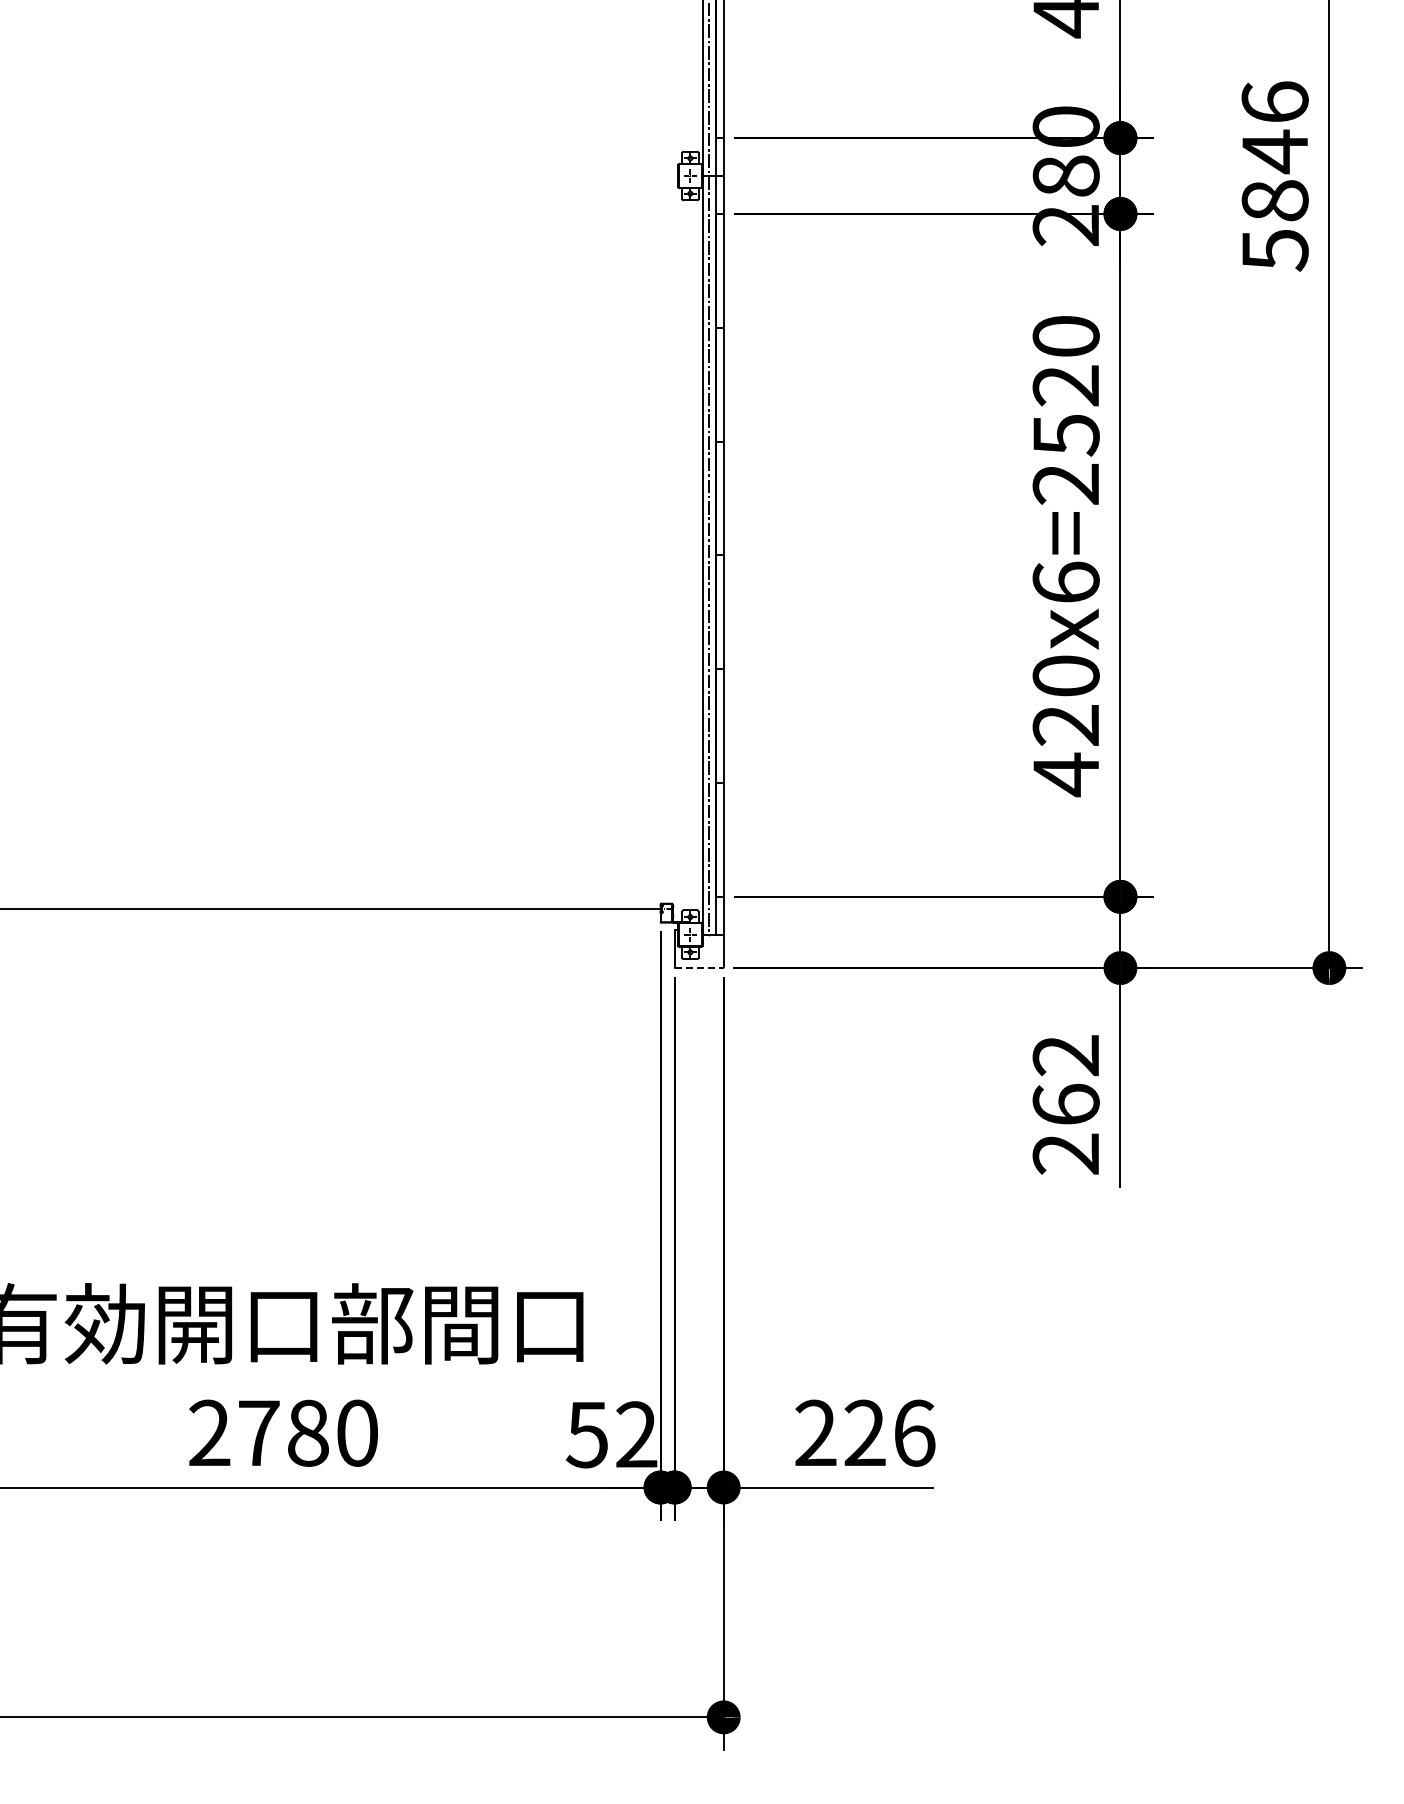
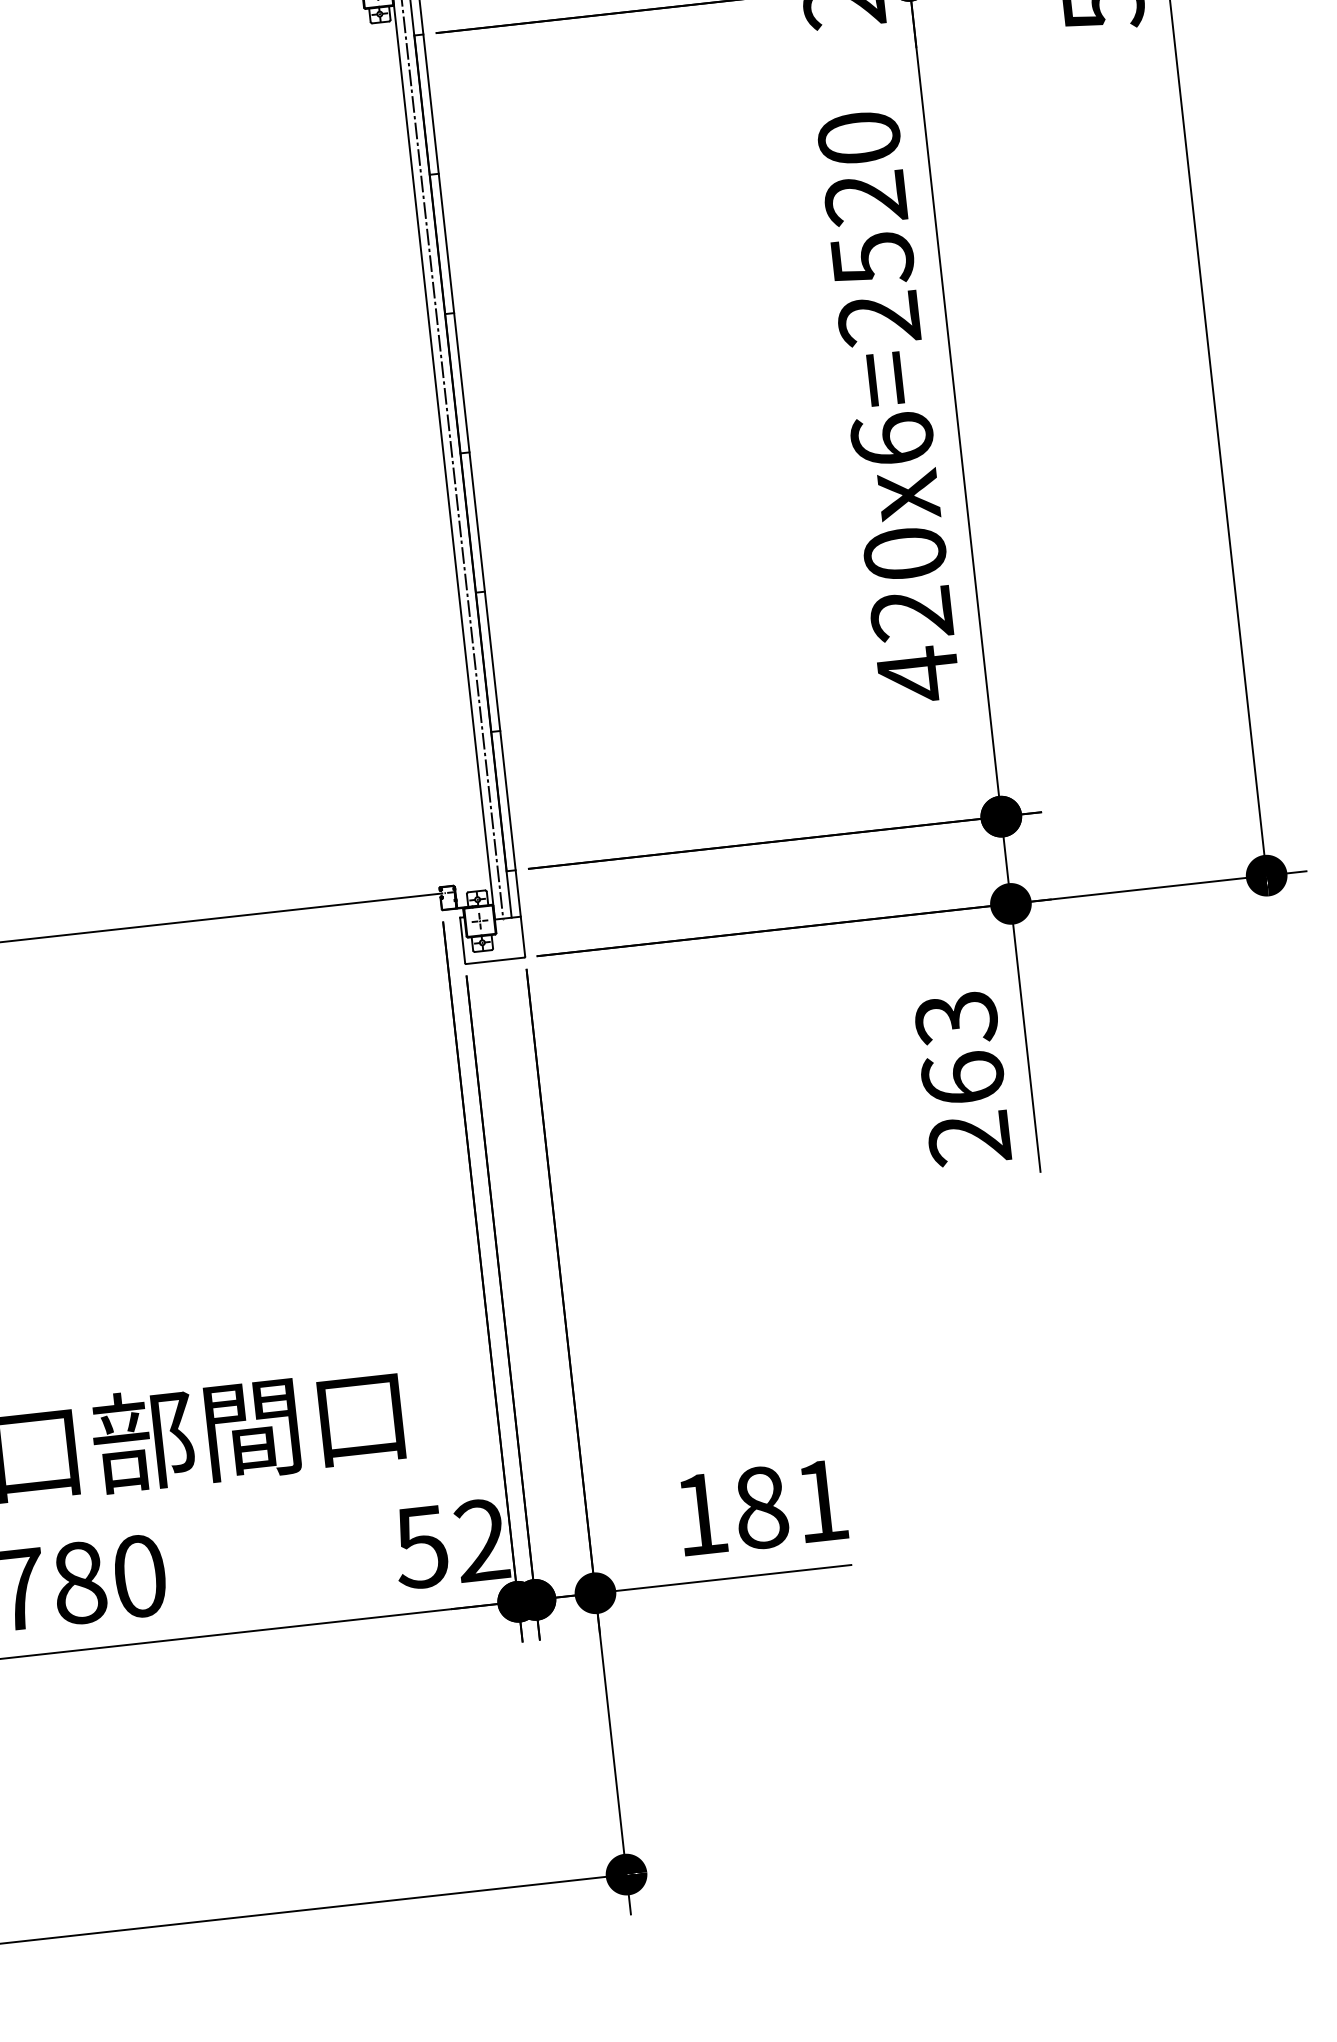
line: (699, 968) -> (495, 961), dashed -> solid
text: (1065, 1056) -> (955, 1019), 262 -> 263
text: (865, 1432) -> (761, 1506), 226 -> 181

